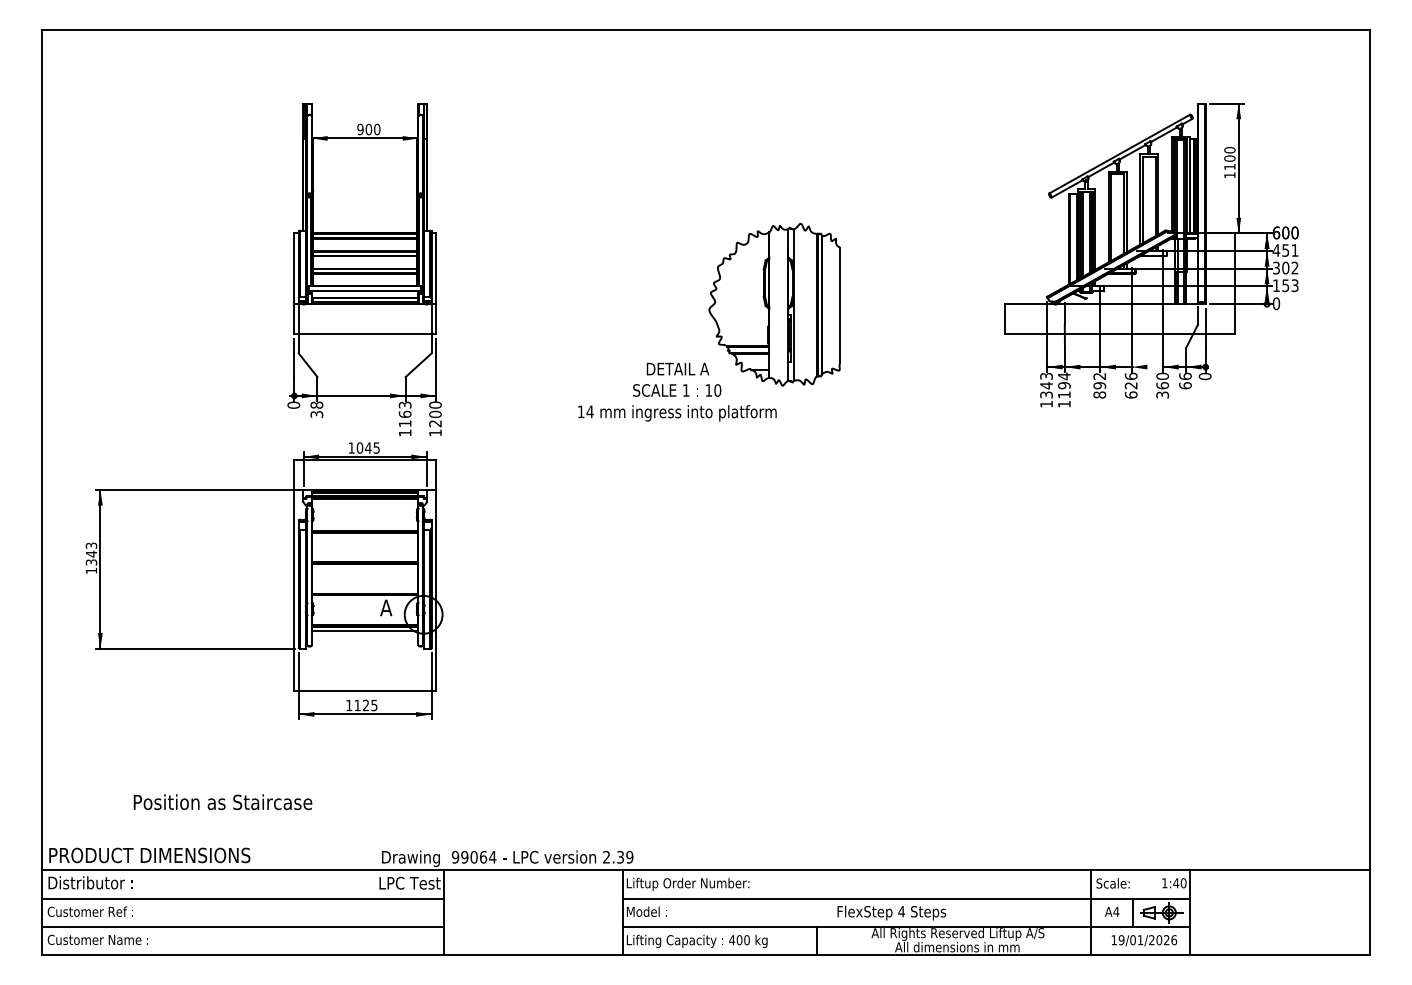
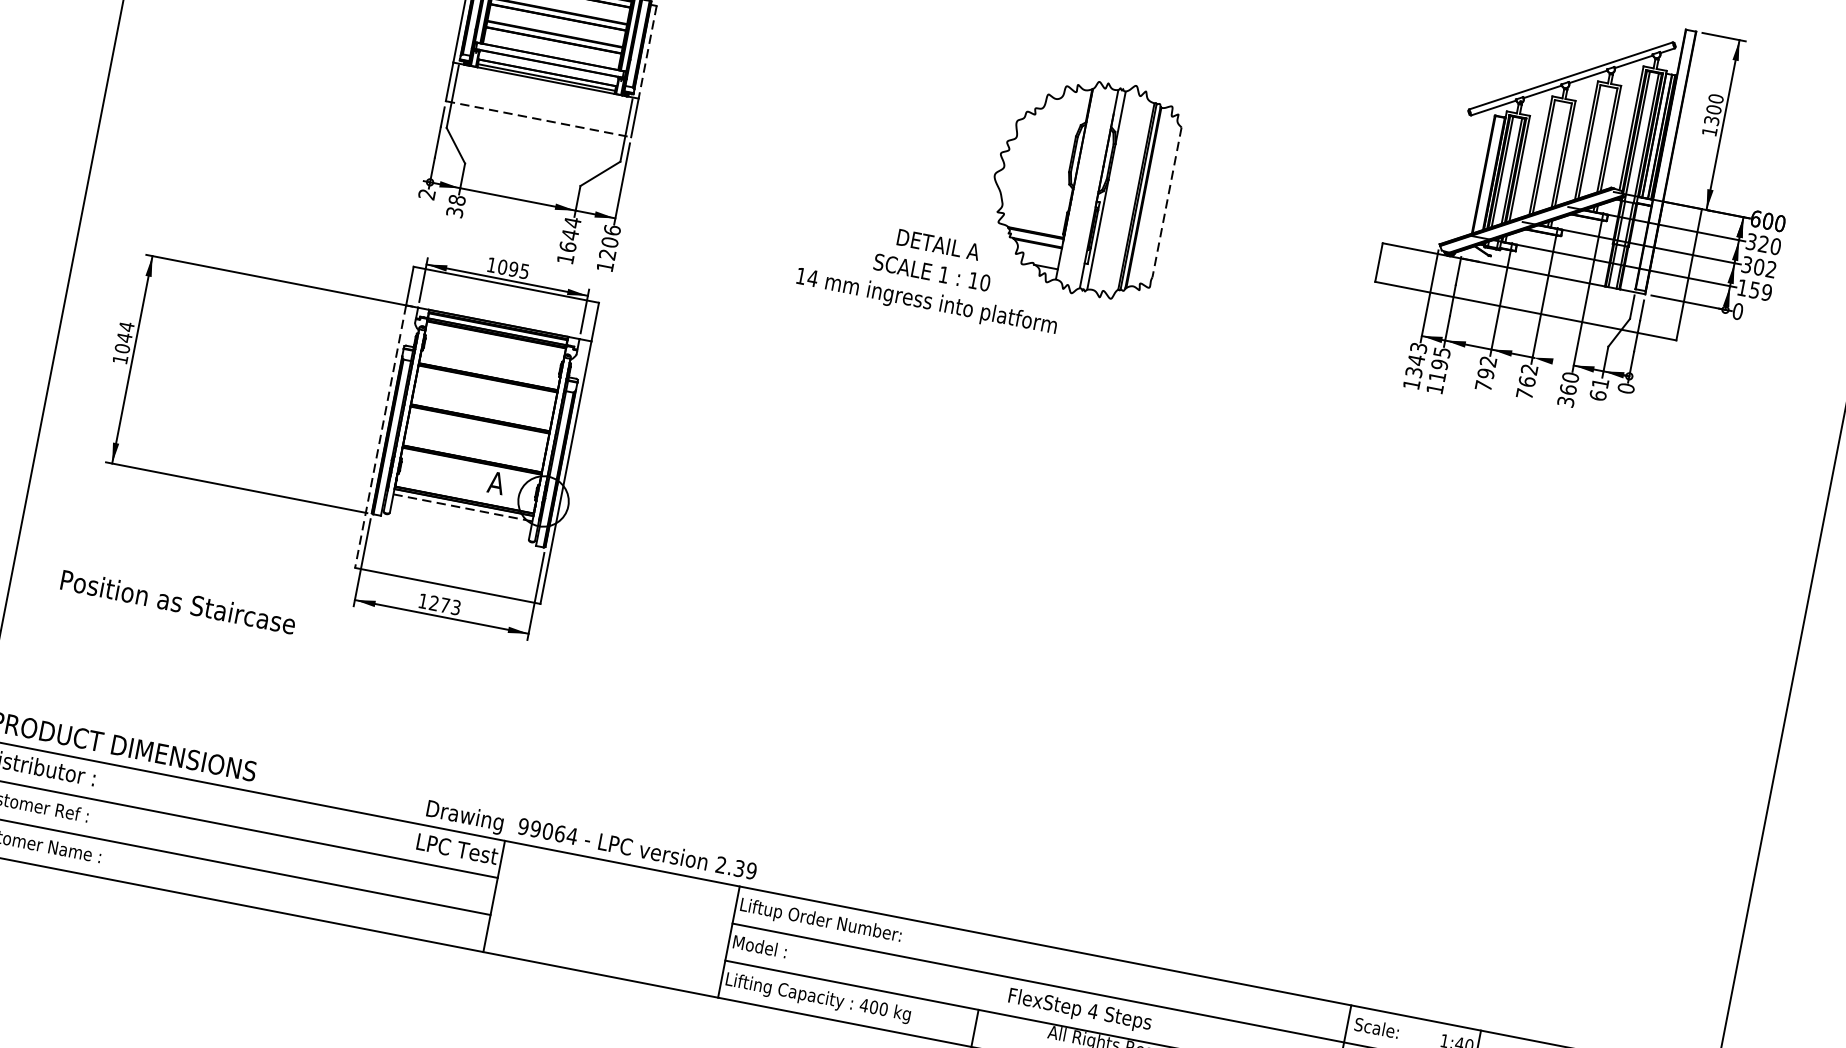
text: (1229, 166) -> (1711, 120), 1100 -> 1300
text: (1285, 250) -> (1763, 244), 451 -> 320
line: (436, 269) -> (648, 53), solid -> dashed
text: (1294, 285) -> (1766, 292), 153 -> 159
line: (840, 305) -> (1167, 202), solid -> dashed
line: (365, 333) -> (539, 118), solid -> dashed
text: (1185, 375) -> (1600, 382), 66 -> 61
text: (1064, 376) -> (1442, 352), 1194 -> 1195
text: (1130, 385) -> (1526, 381), 626 -> 762
text: (1099, 394) -> (1483, 385), 892 -> 792
text: (293, 404) -> (426, 193), 0 -> 2
text: (435, 404) -> (612, 229), 1200 -> 1206
text: (404, 414) -> (569, 234), 1163 -> 1644
text: (367, 447) -> (512, 268), 1045 -> 1095
text: (91, 553) -> (124, 336), 1343 -> 1044
line: (294, 590) -> (380, 436), solid -> dashed
line: (365, 631) -> (463, 508), solid -> dashed
text: (365, 705) -> (444, 605), 1125 -> 1273
text: (222, 802) -> (177, 602), moved

